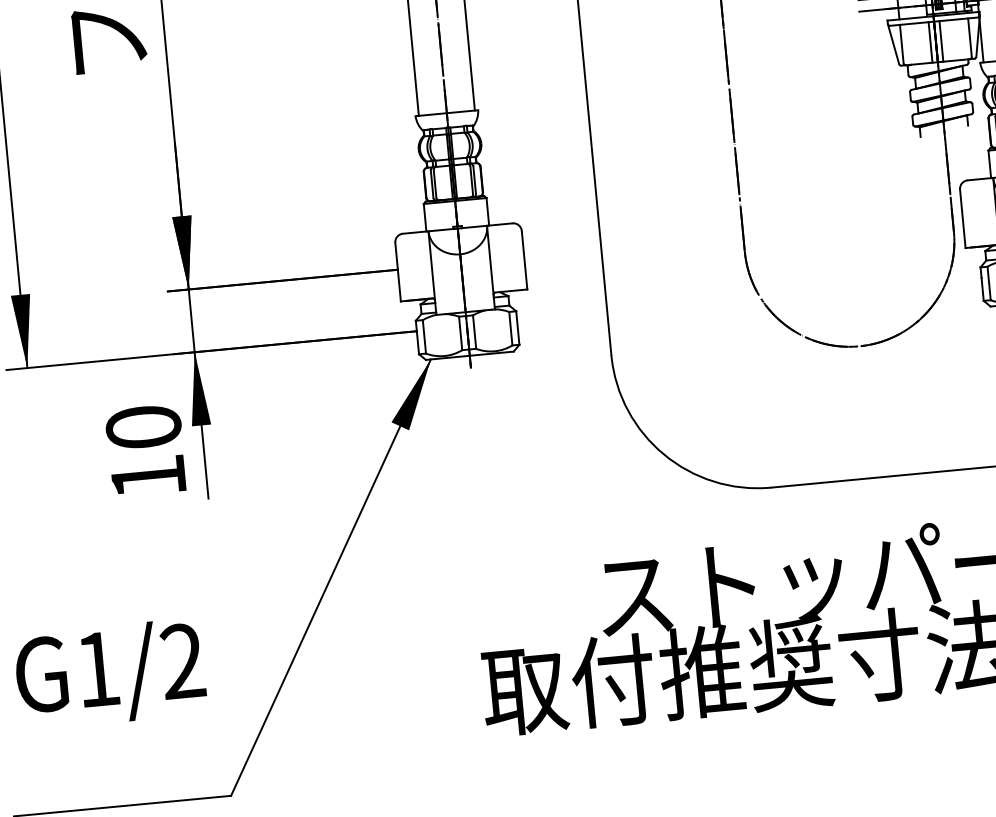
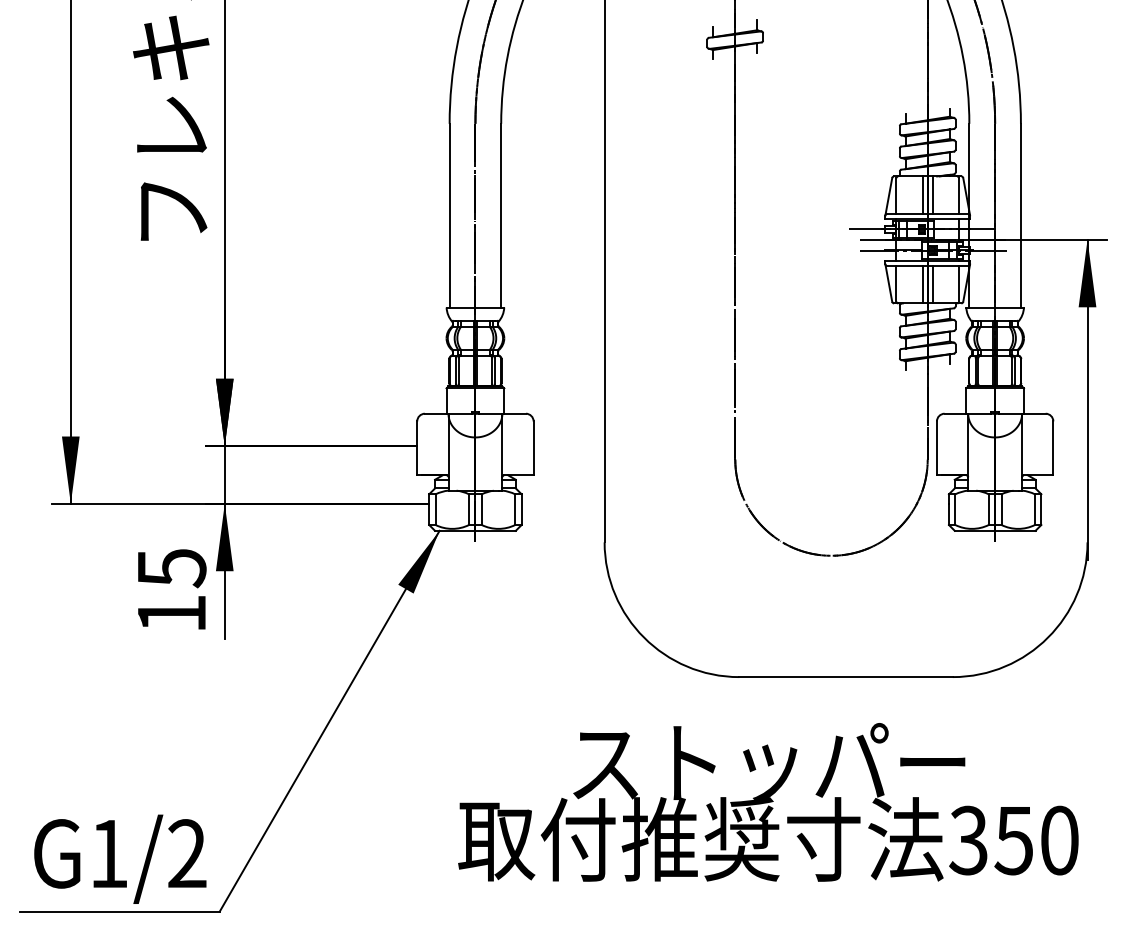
text: (143, 427) -> (171, 568), 10 -> 15
text: (110, 673) -> (120, 858), moved

